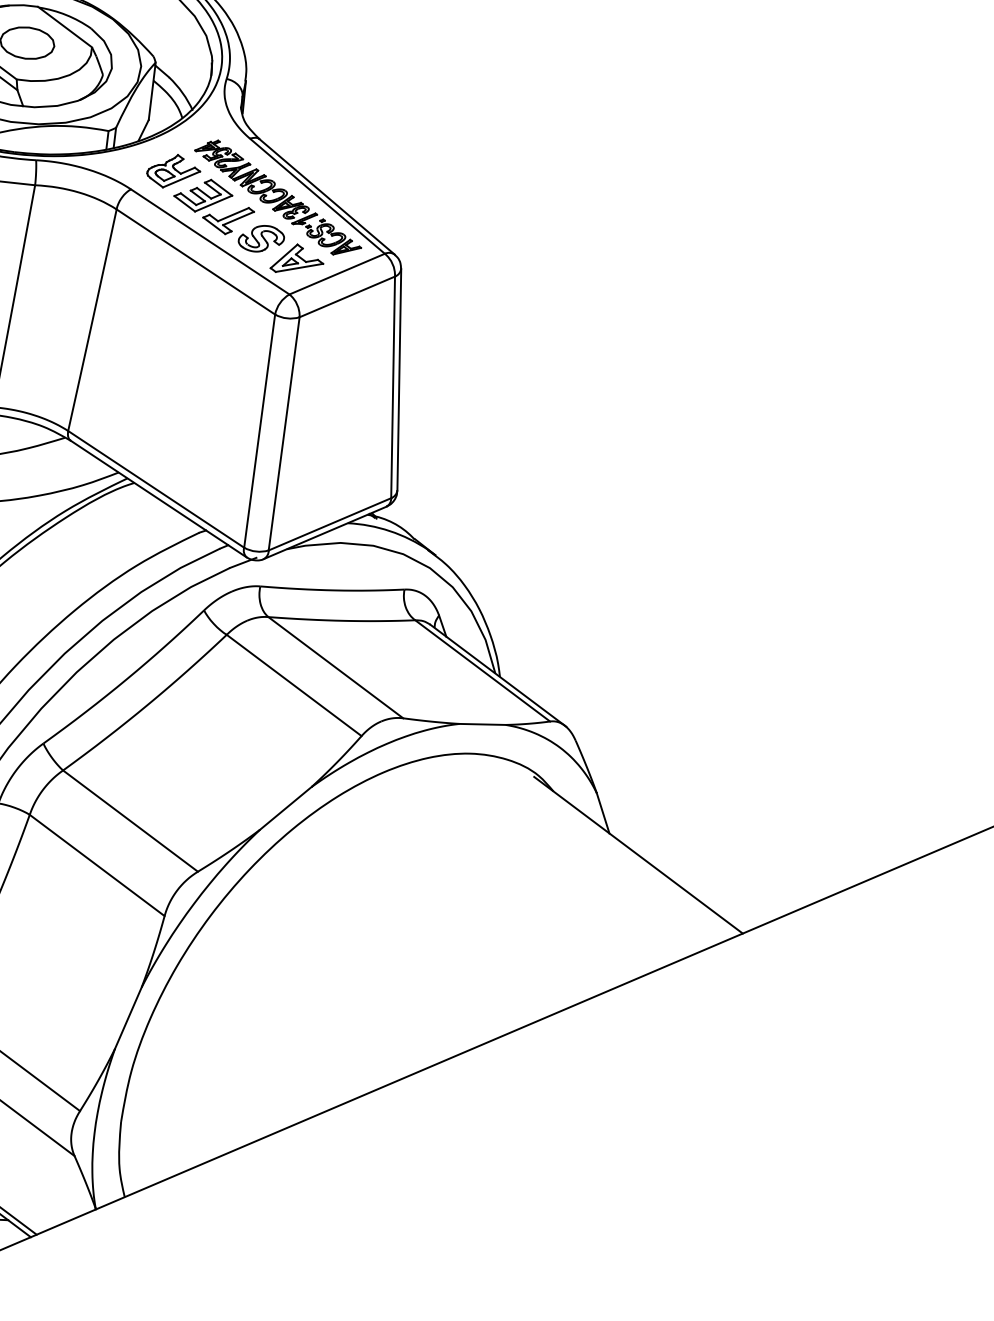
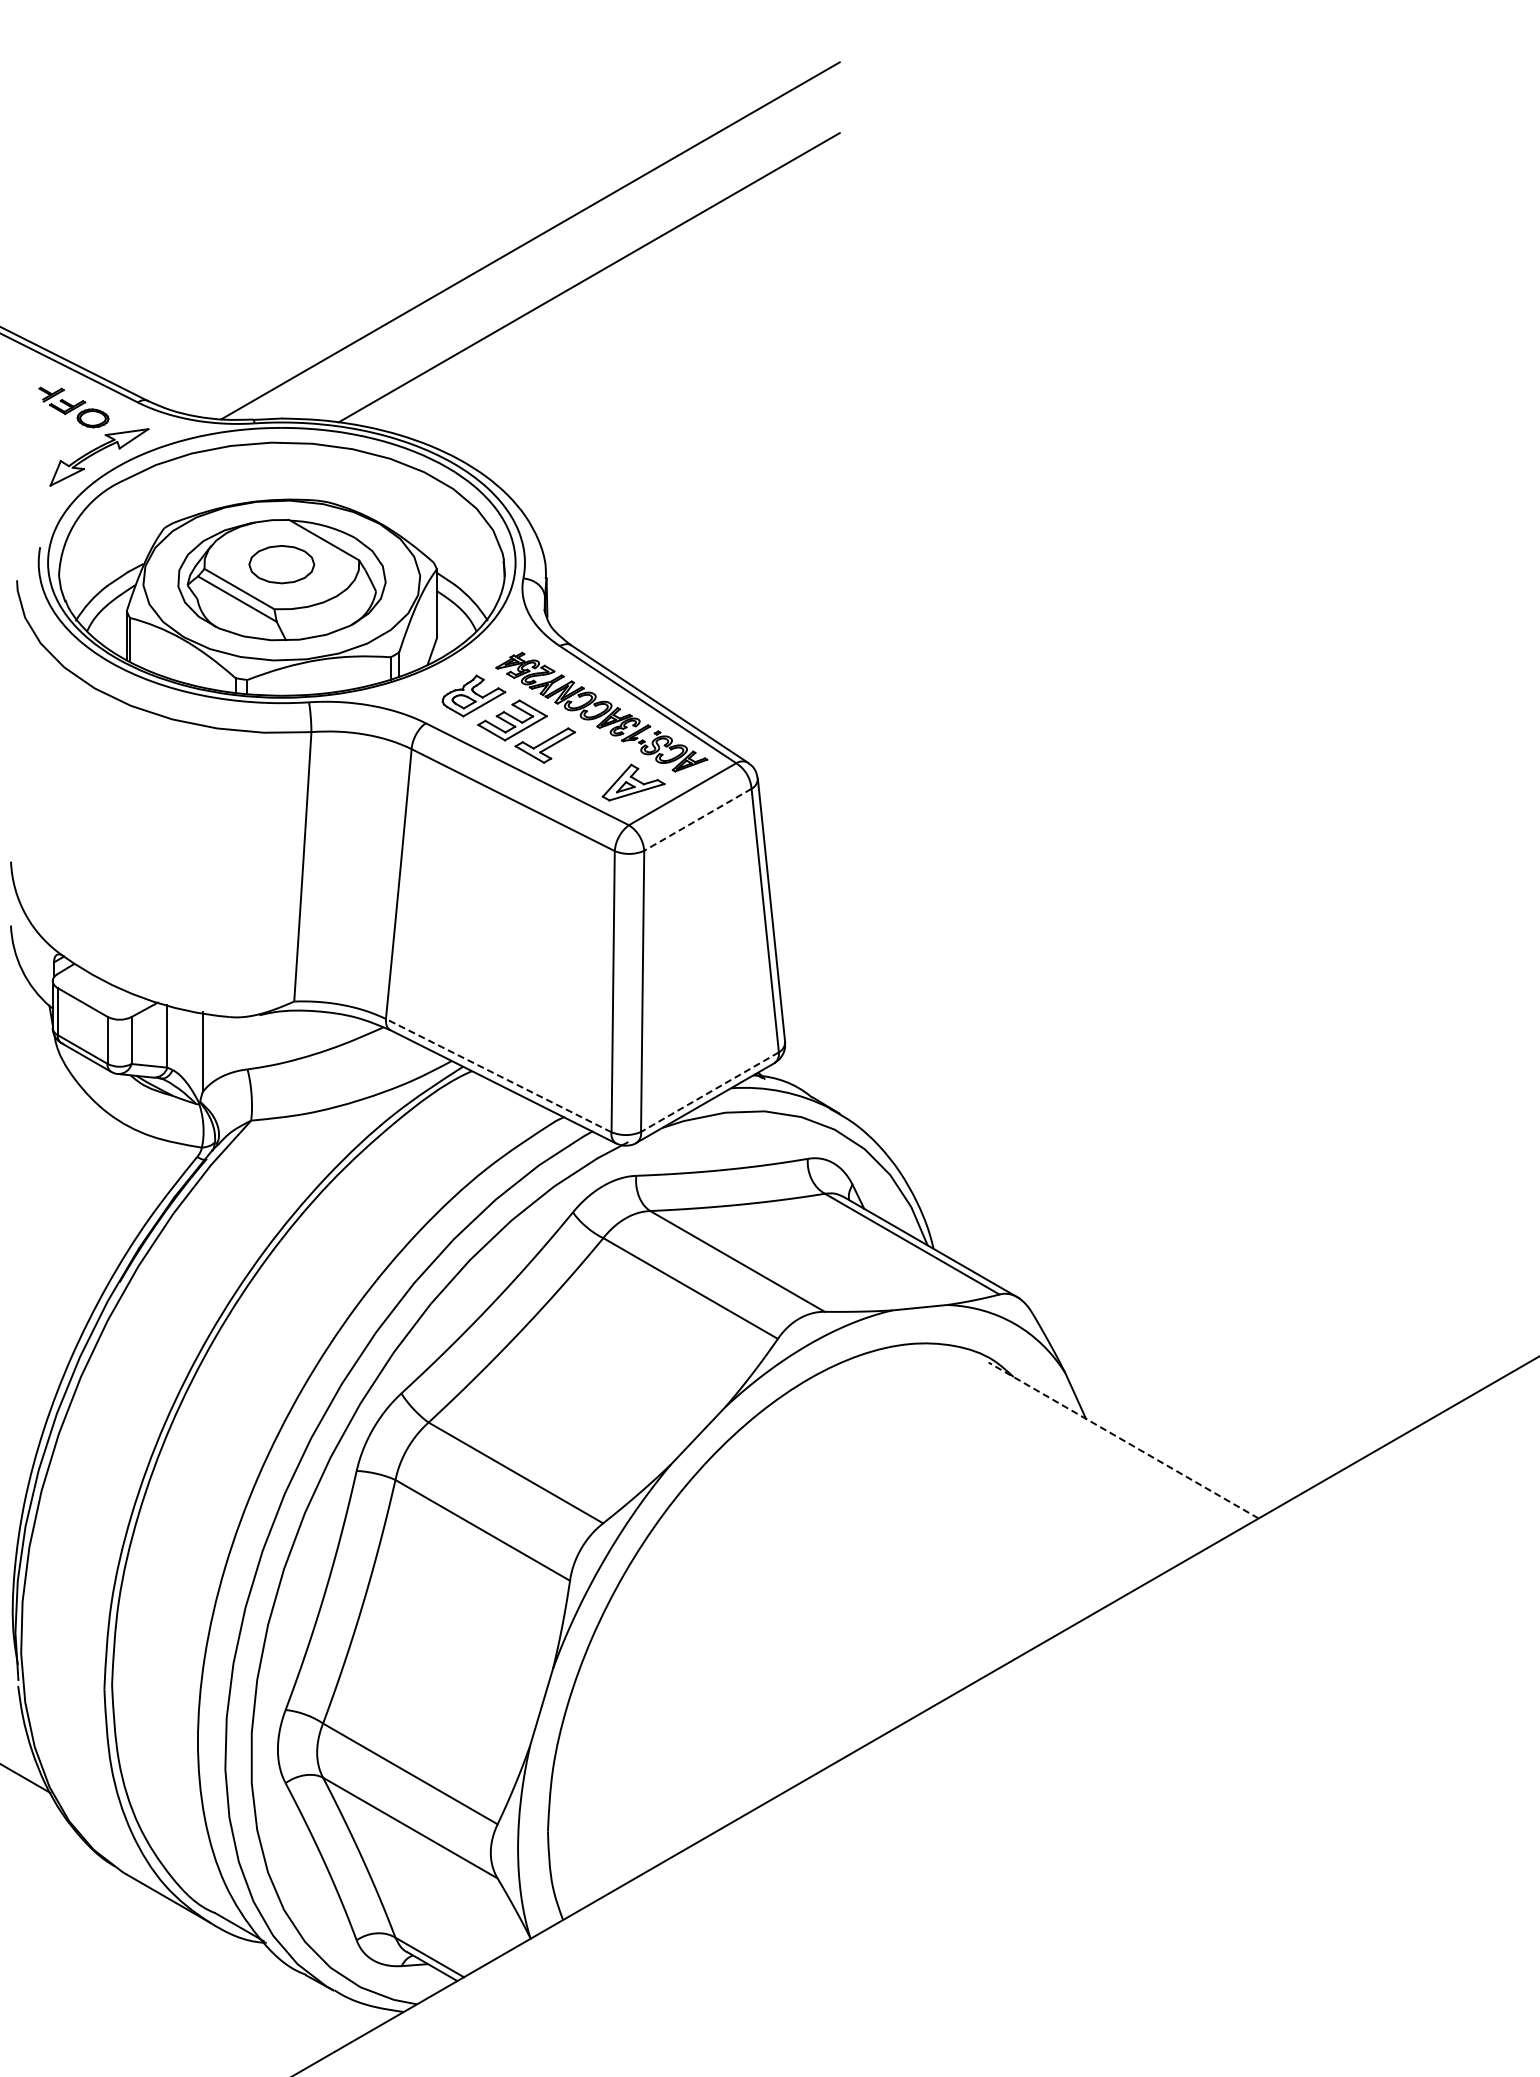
part: (261, 239) -> (587, 763), removed
line: (347, 296) -> (697, 819), solid -> dashed
line: (156, 489) -> (498, 1075), solid -> dashed
line: (329, 524) -> (709, 1092), solid -> dashed
line: (638, 855) -> (1123, 1440), solid -> dashed

